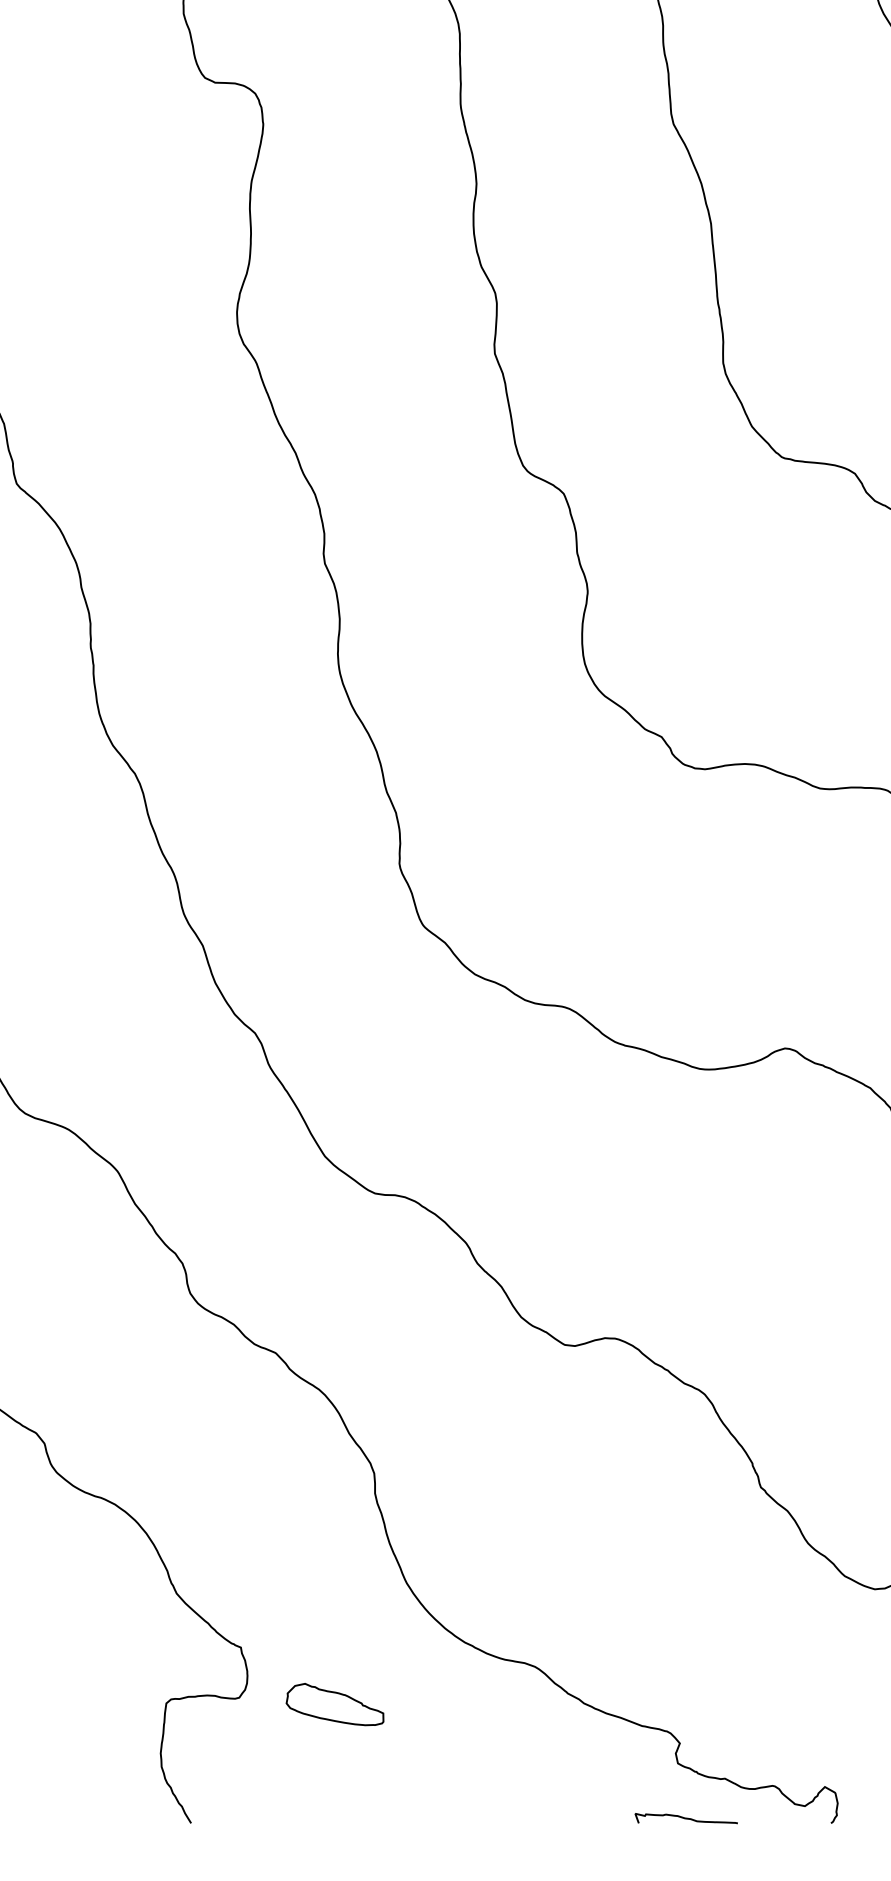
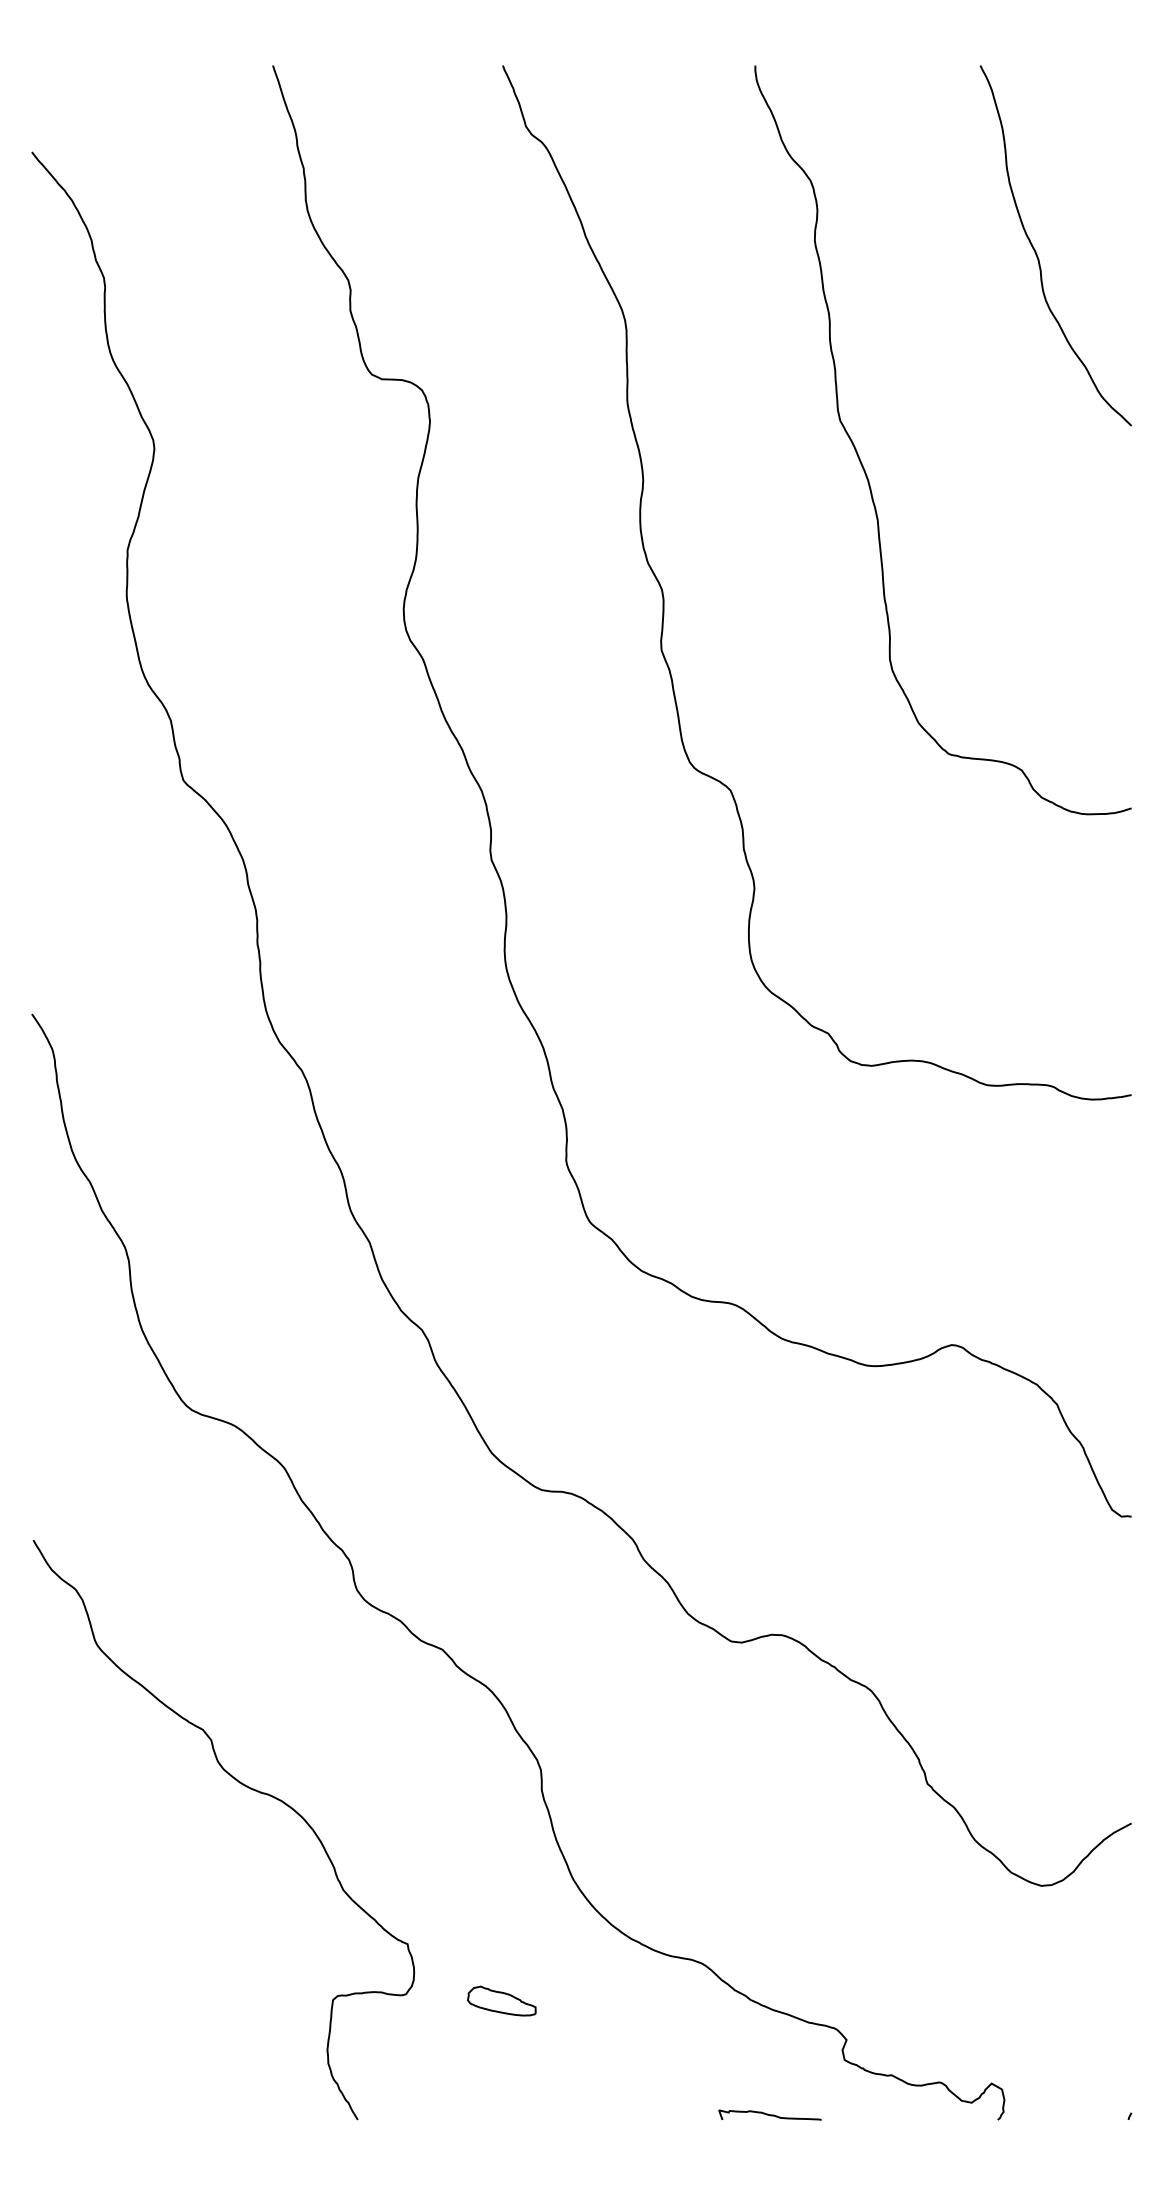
part: (334, 1703) -> (501, 2000), size x0.7
curve: (685, 1817) -> (769, 2114), moved

